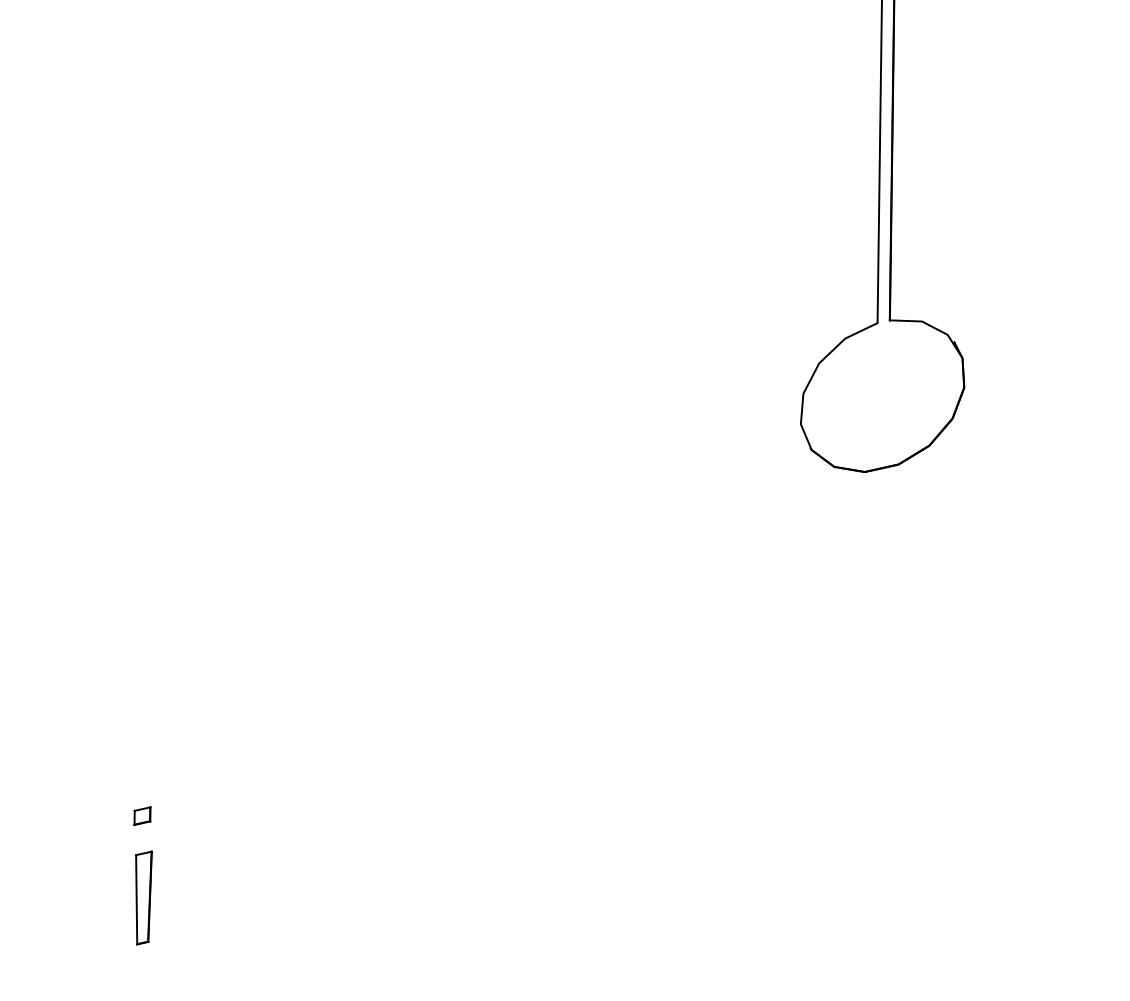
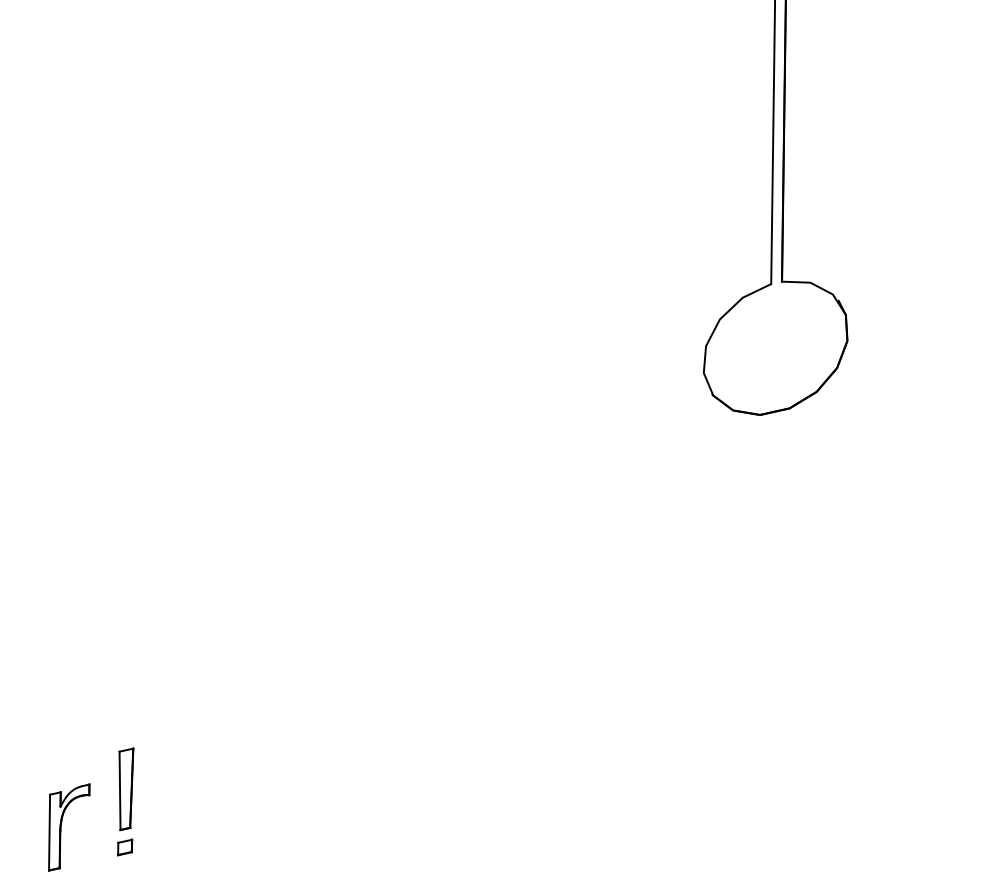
part: (142, 815) -> (125, 846), moved
part: (70, 938) -> (61, 824), added

